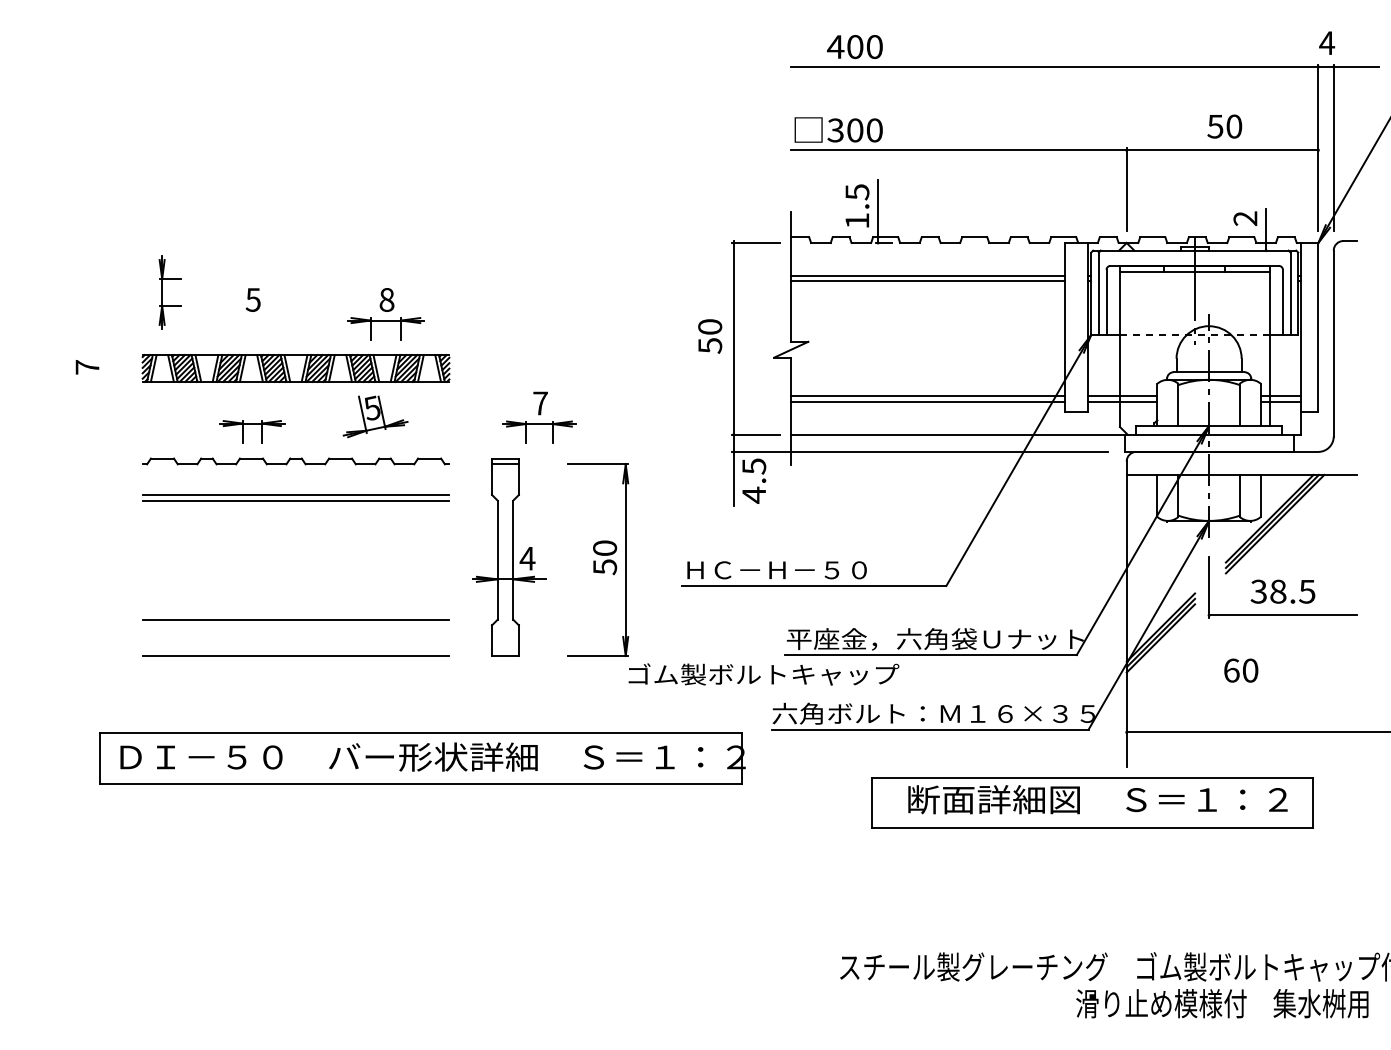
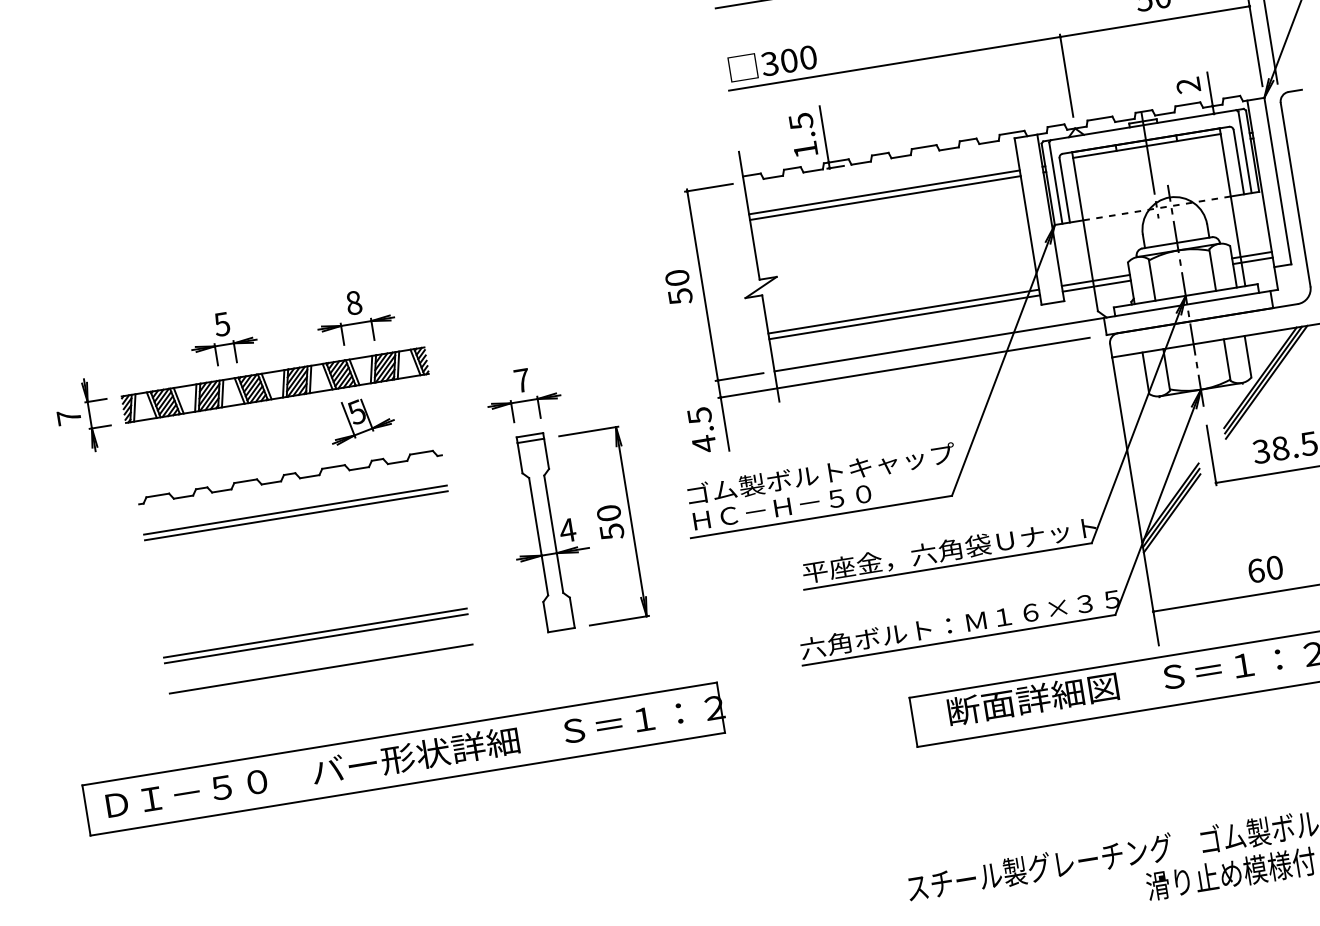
part: (162, 292) -> (90, 415), moved
part: (252, 424) -> (224, 345), moved
text: (754, 480) -> (702, 429), moved
part: (509, 557) -> (549, 532), moved
line: (295, 625) -> (315, 638), added
text: (1241, 670) -> (1265, 569), moved
text: (763, 674) -> (820, 474), moved
part: (422, 758) -> (405, 759), moved

